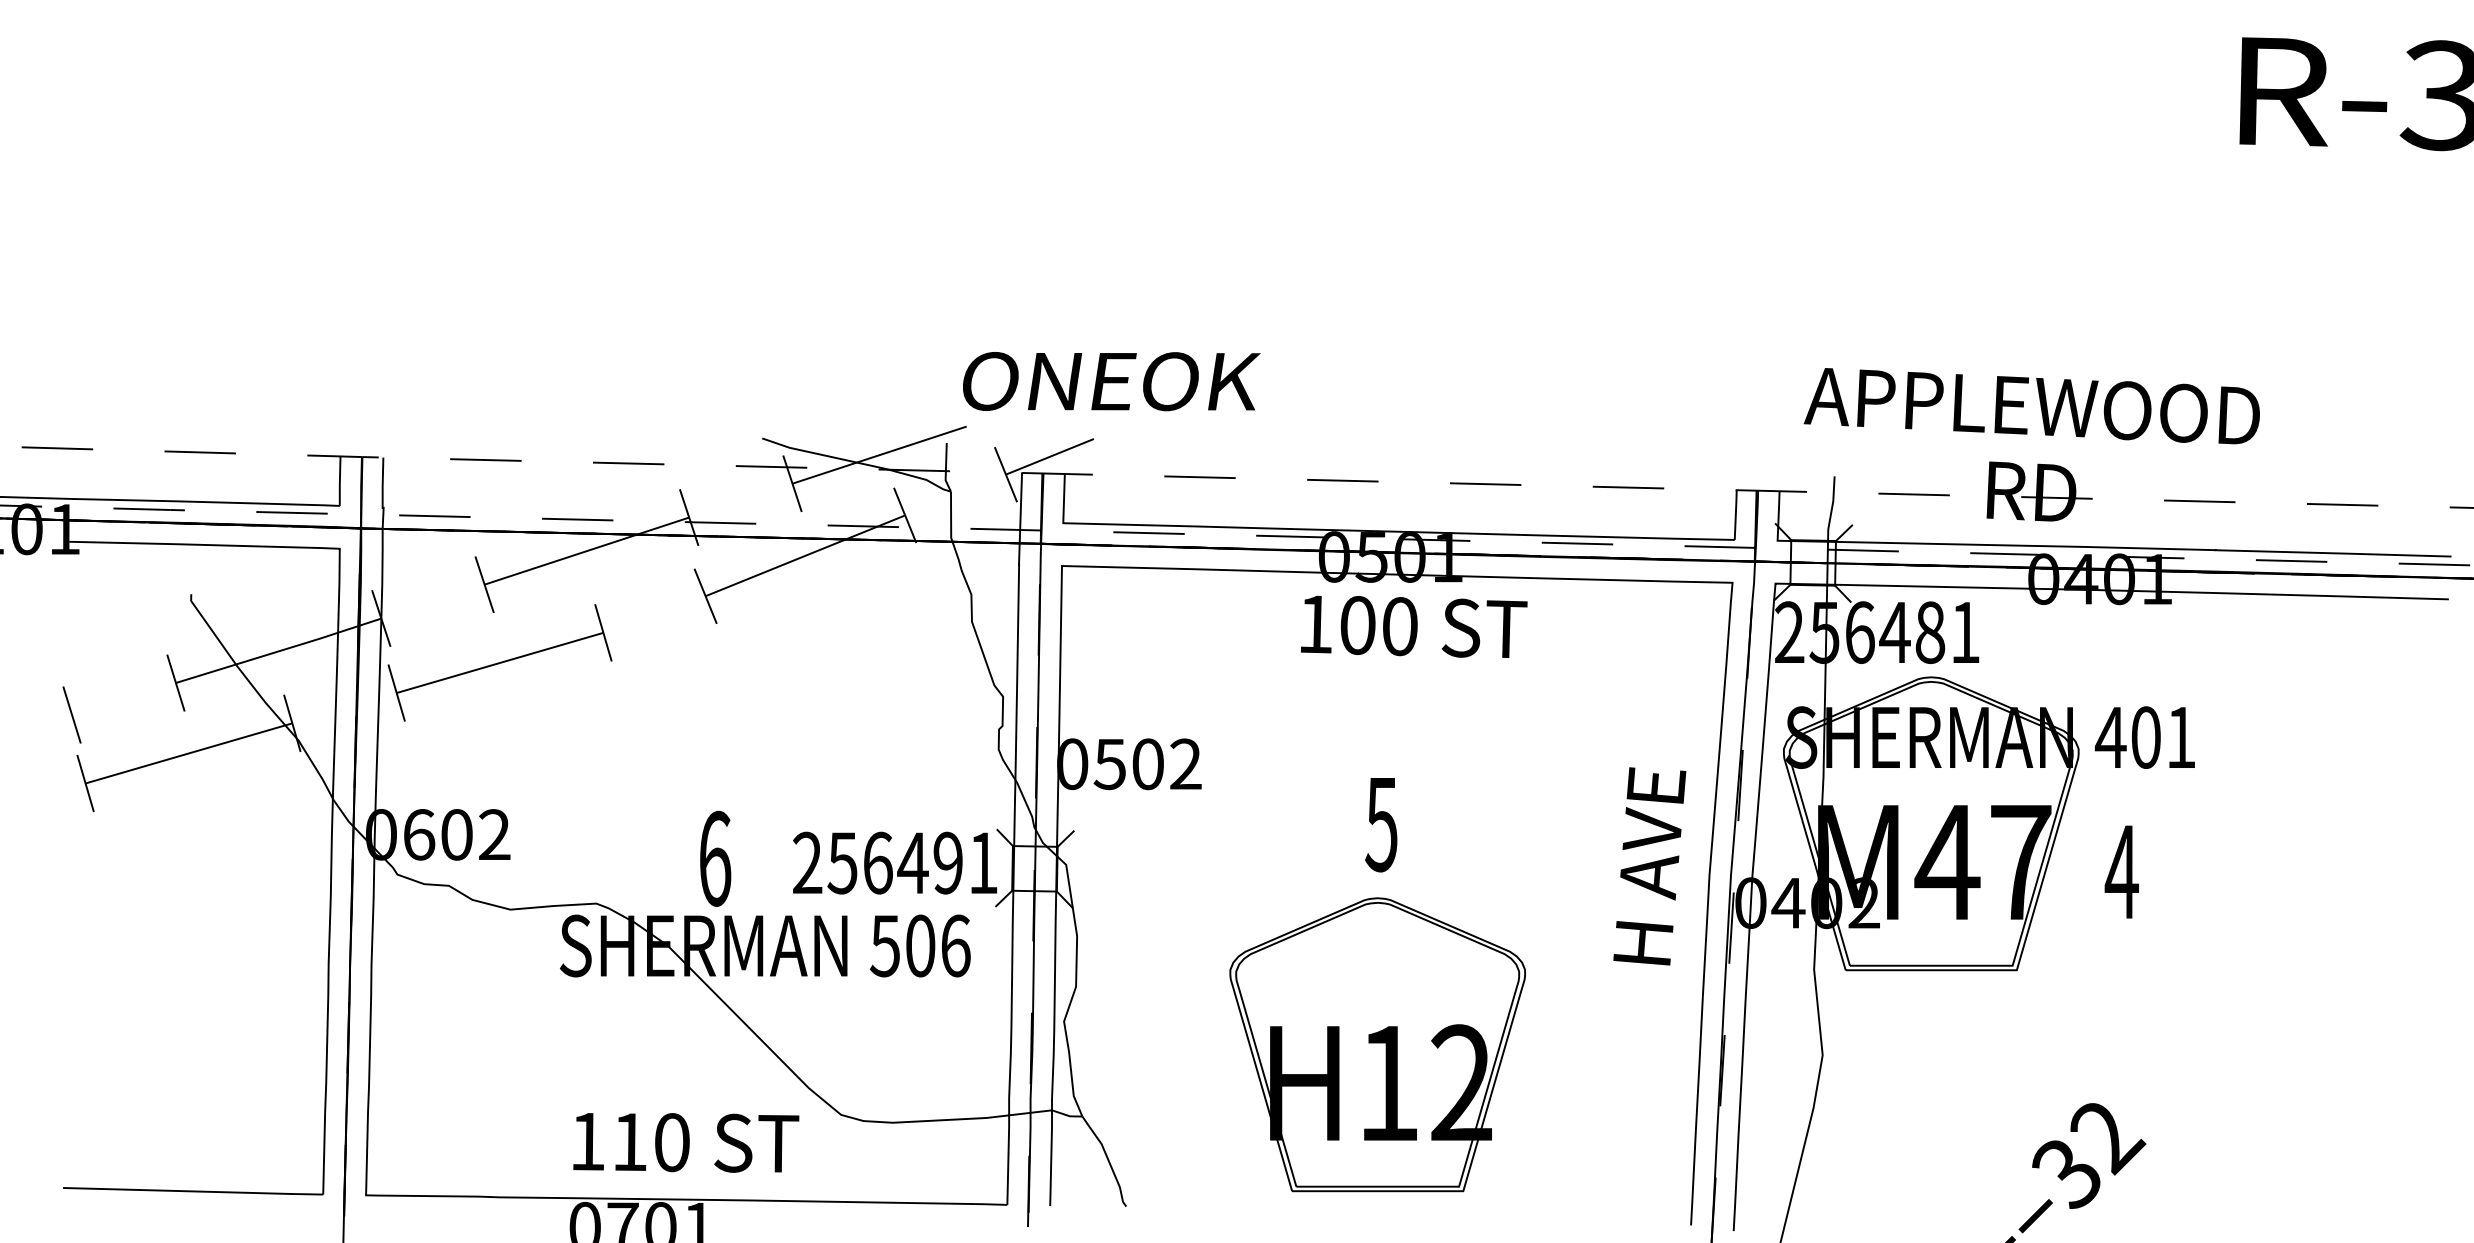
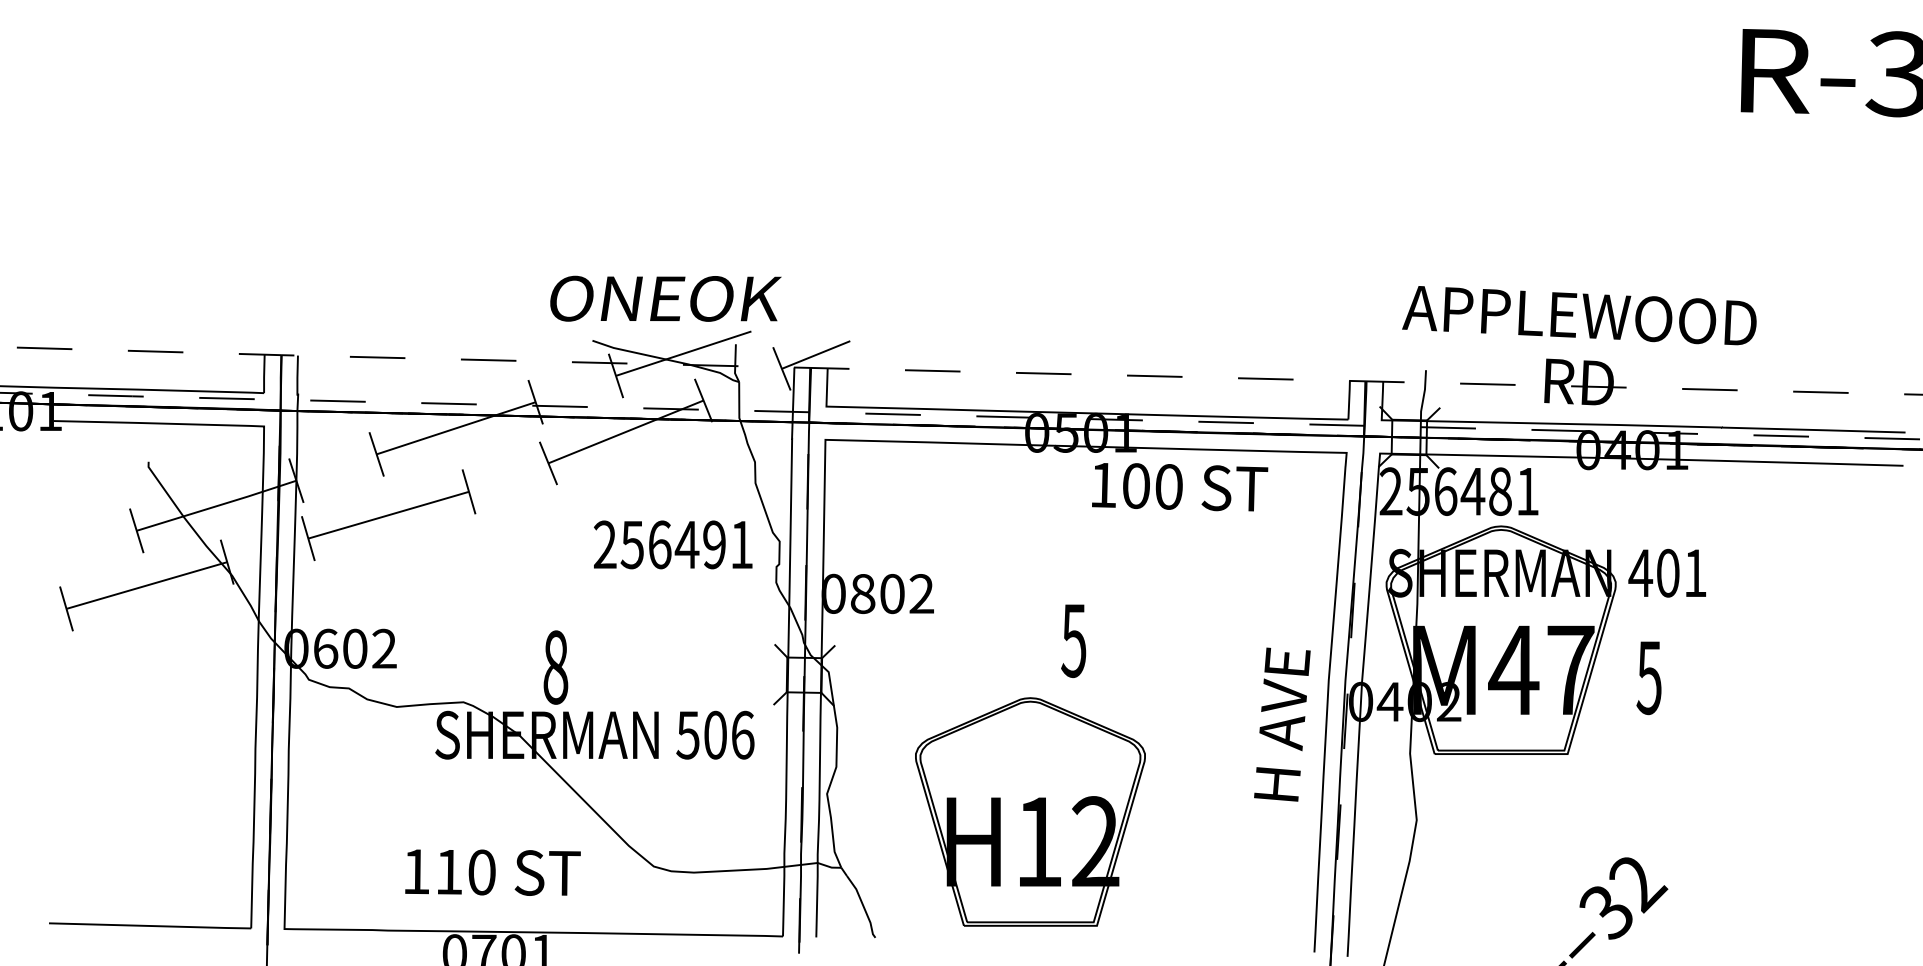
text: (1111, 381) -> (665, 298), moved
text: (1414, 626) -> (1180, 486), moved
line: (71, 714) -> (55, 555), removed
text: (1109, 764) -> (862, 594), 0502 -> 0802
text: (715, 858) -> (556, 667), 6 -> 8
text: (895, 862) -> (673, 544), moved
text: (1649, 866) -> (1282, 724), moved
text: (2121, 872) -> (1649, 678), 4 -> 5
part: (1377, 1044) -> (1030, 811), moved
text: (686, 1142) -> (493, 872), moved

